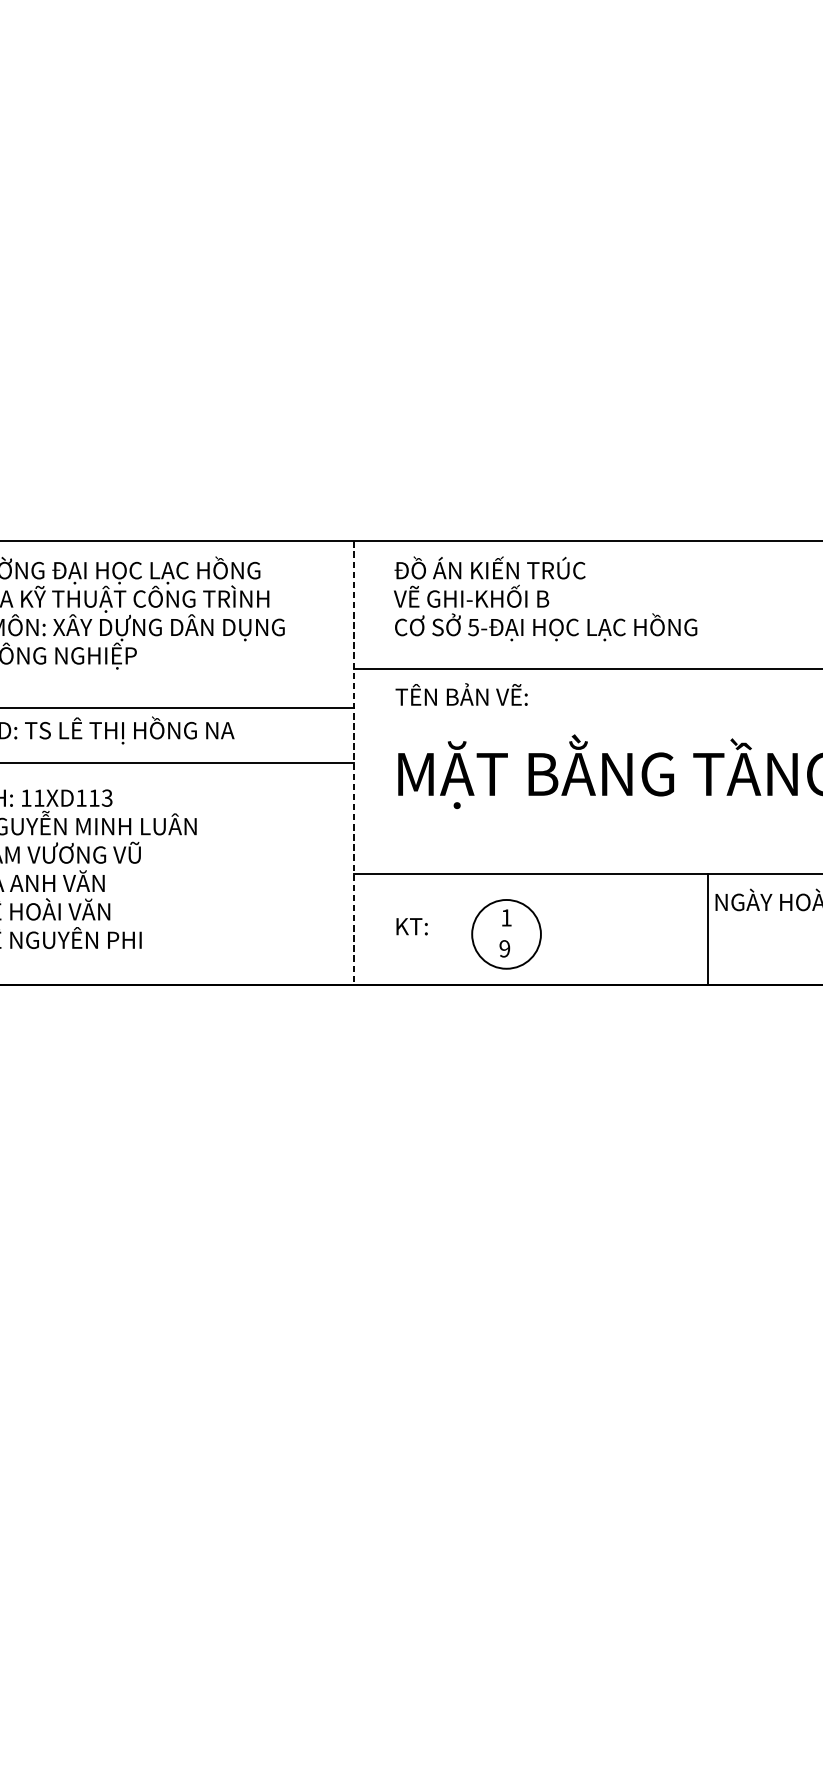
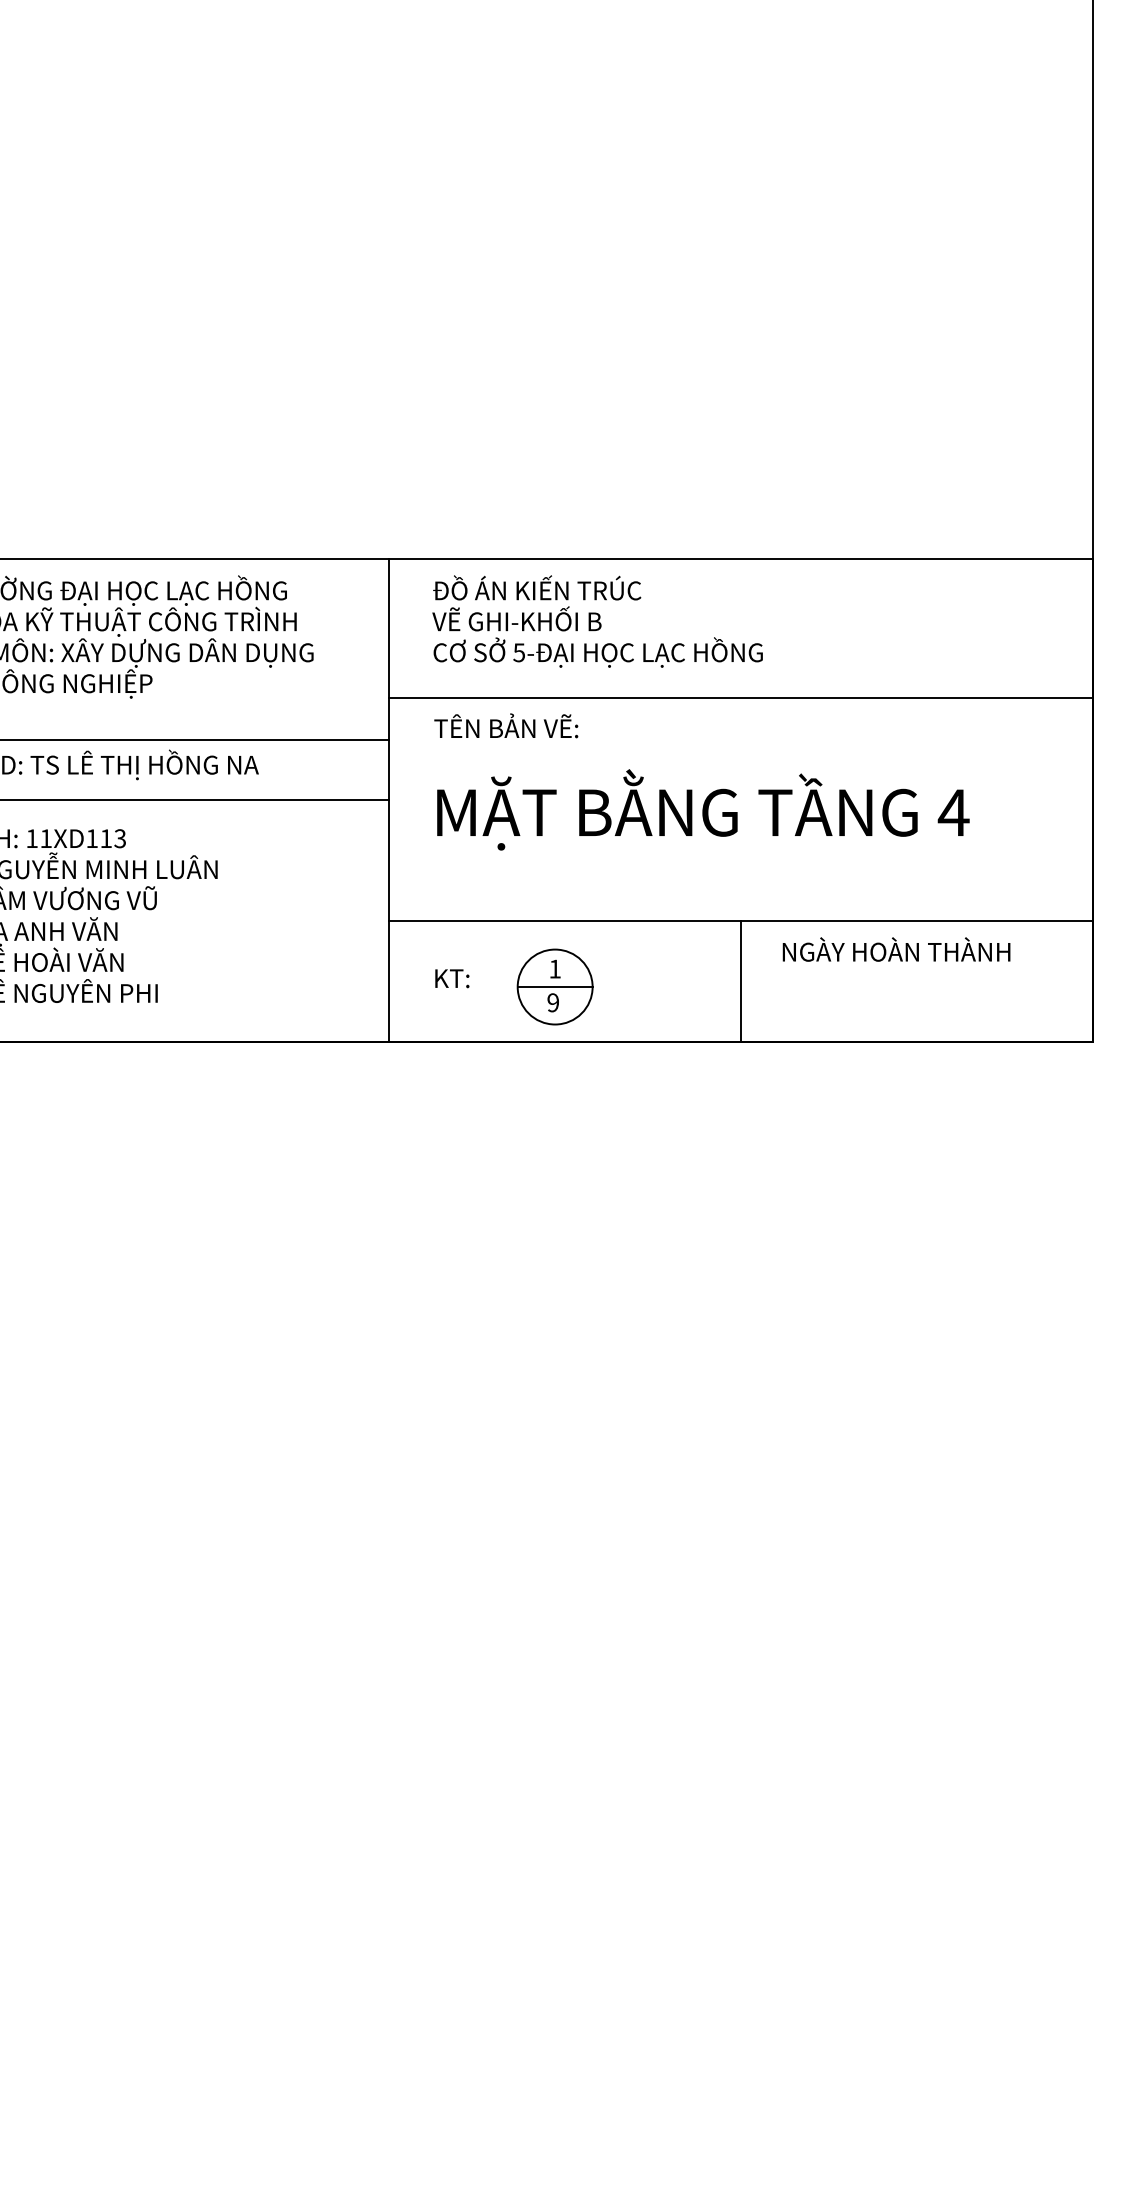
line: (353, 763) -> (388, 800), dashed -> solid
line: (707, 929) -> (740, 981), moved
line: (505, 934) -> (554, 987), added

